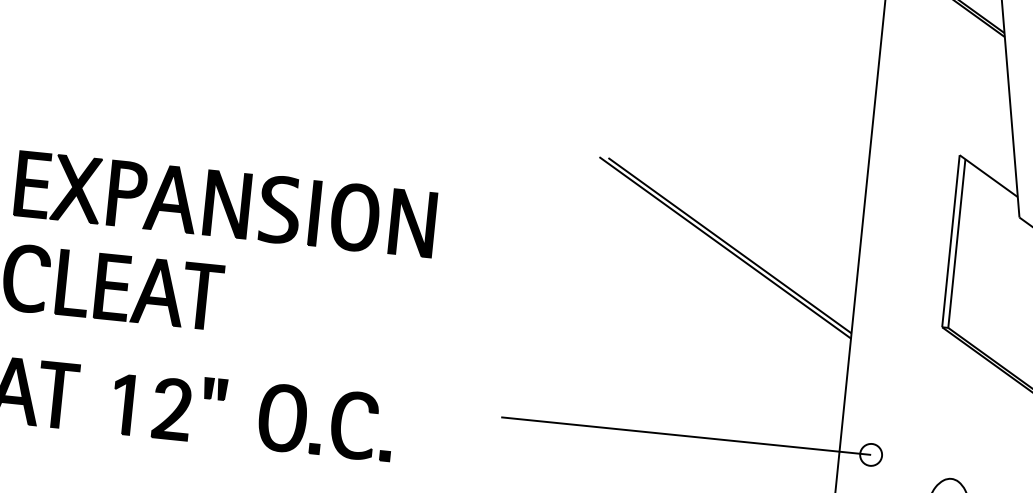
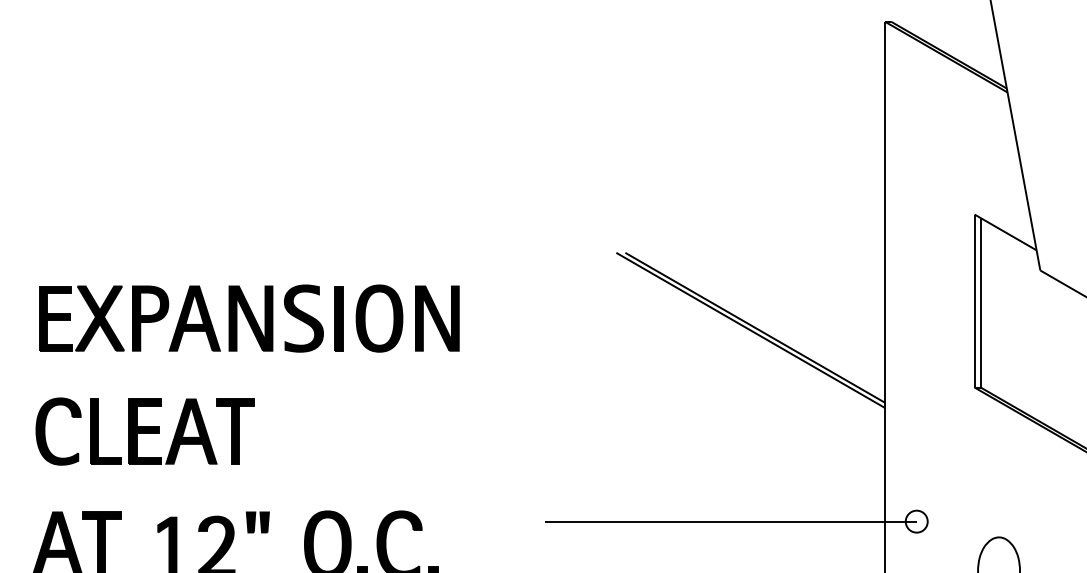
part: (225, 204) -> (249, 318), moved

